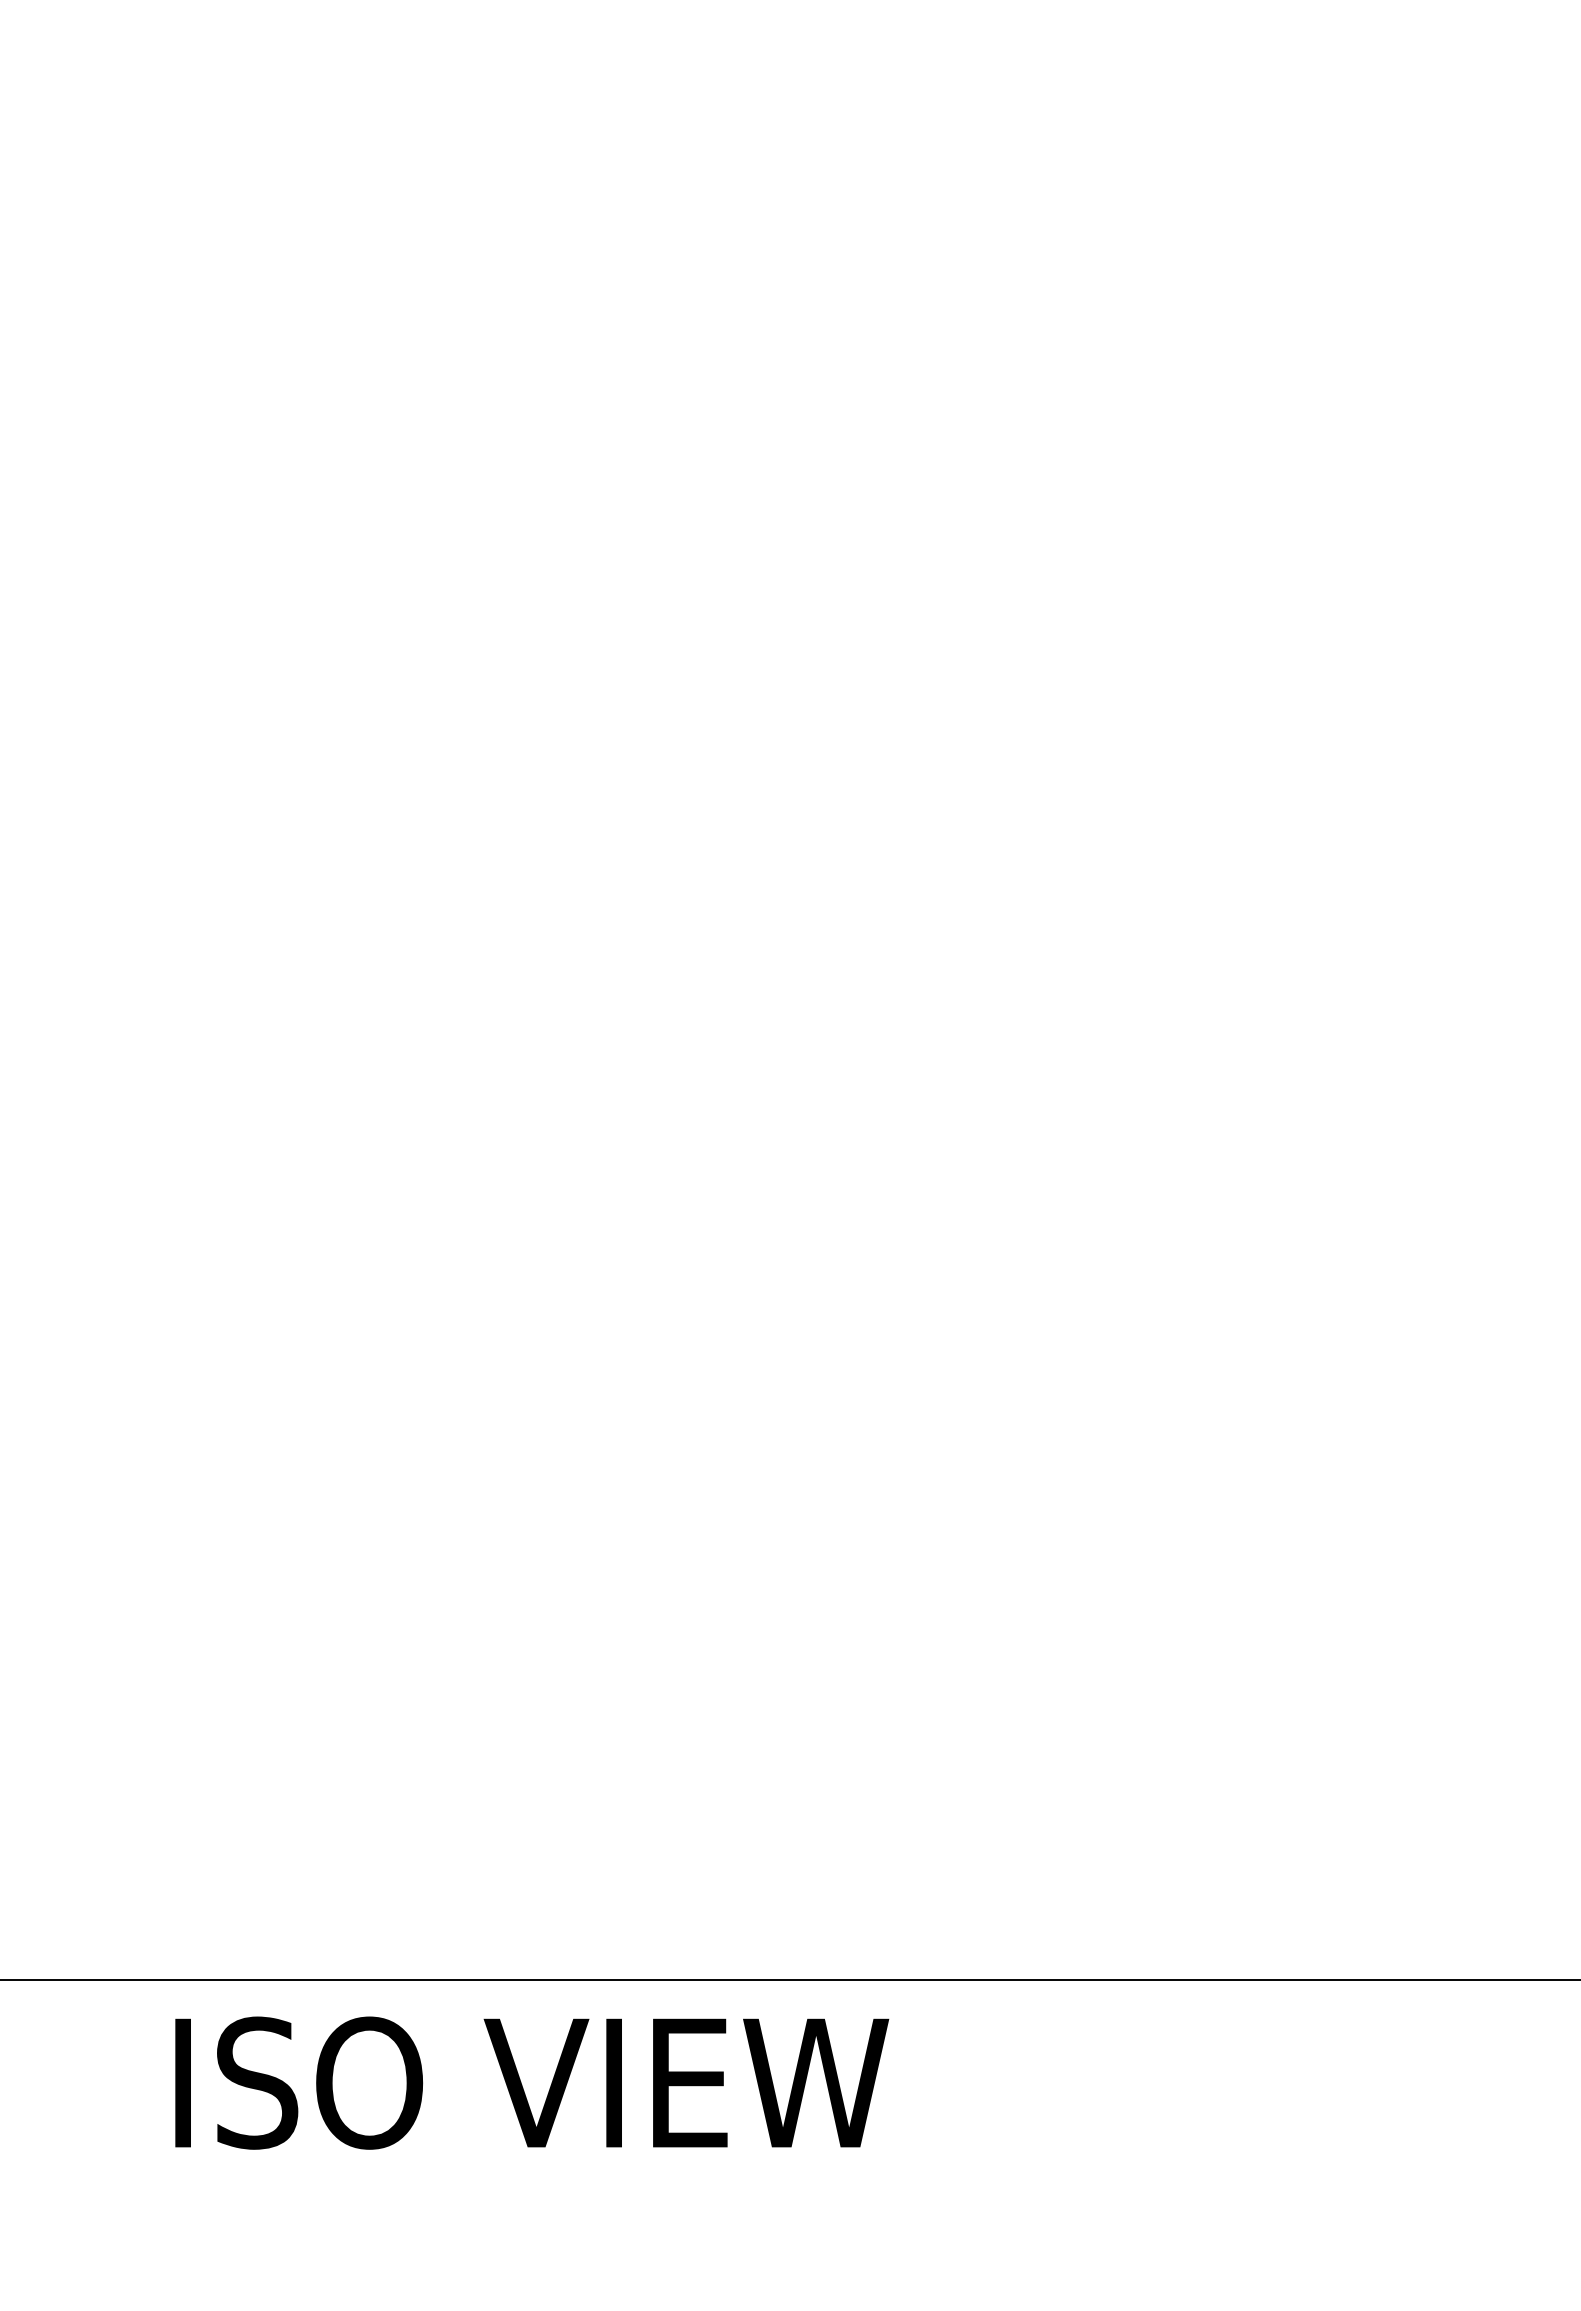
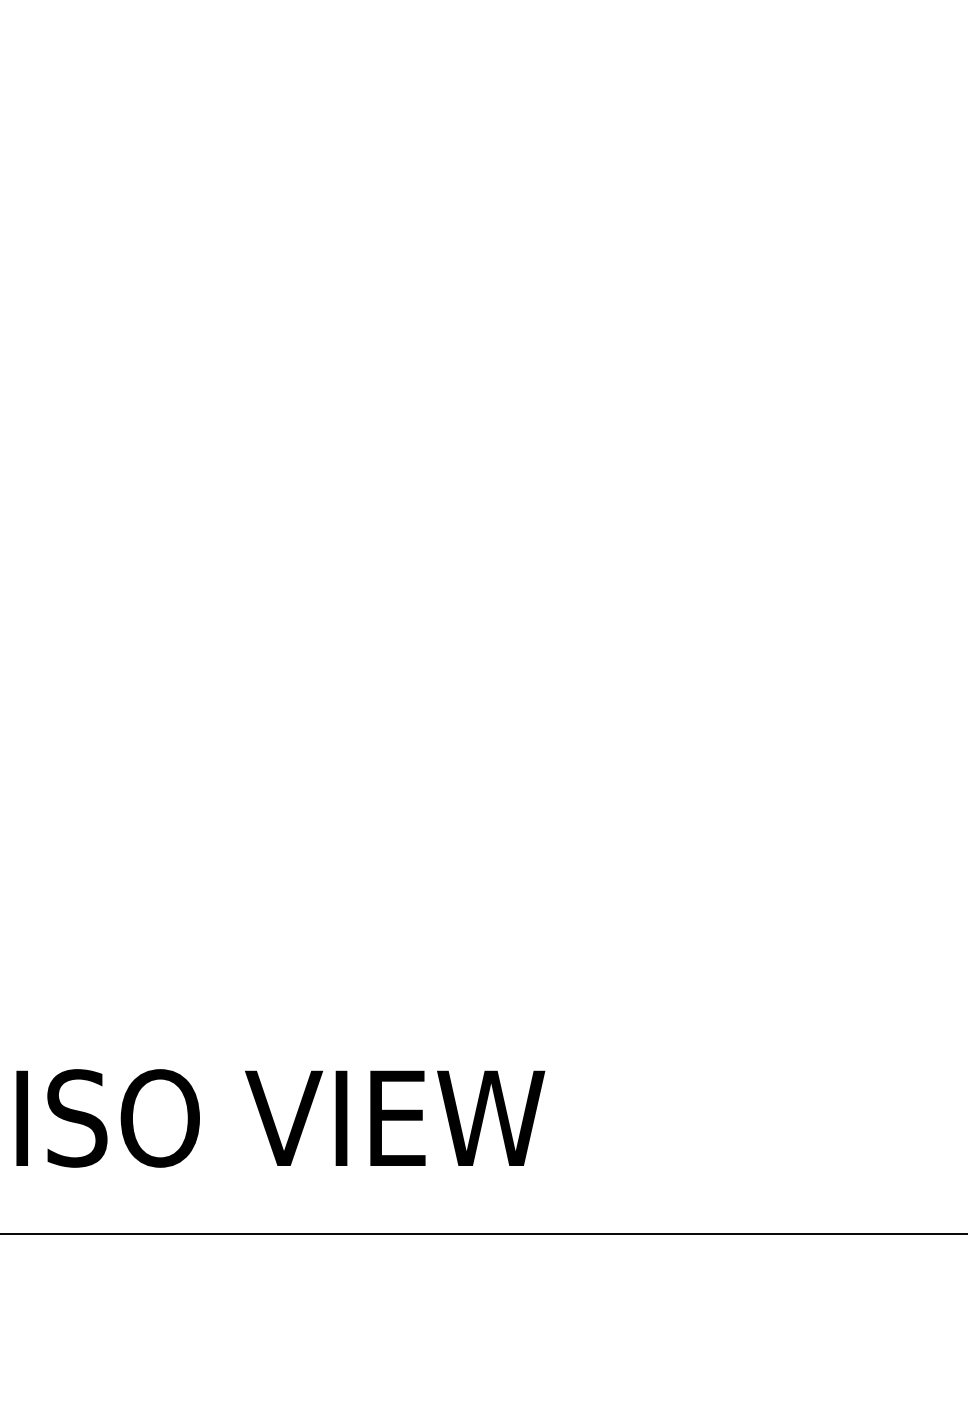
text: (532, 2082) -> (281, 1117), moved

